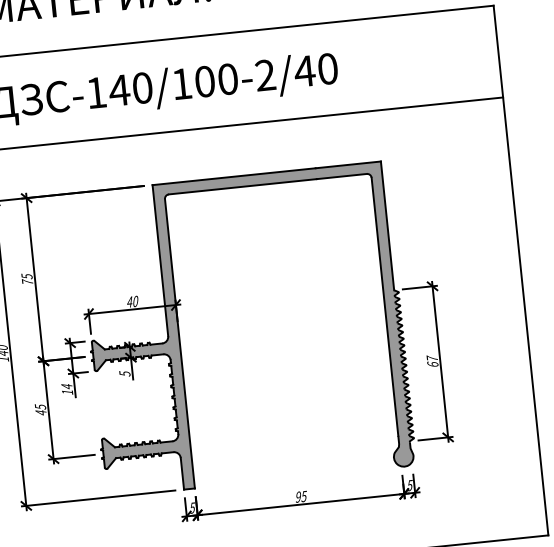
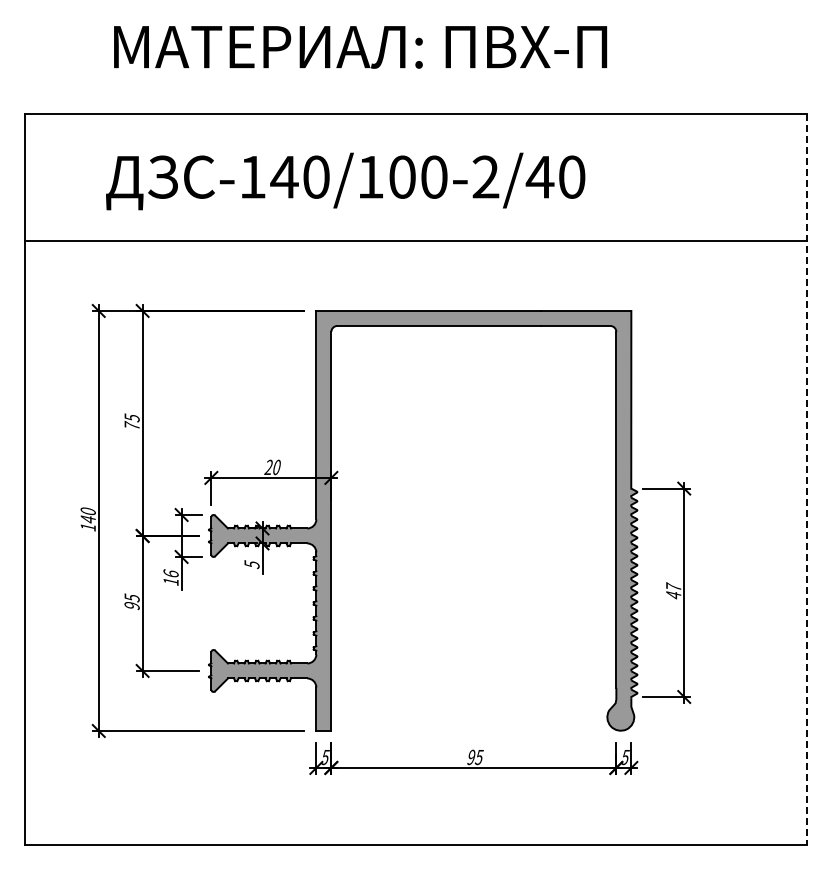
line: (521, 271) -> (807, 480), solid -> dashed
text: (129, 301) -> (268, 466), 40 -> 20
text: (432, 363) -> (673, 594), 67 -> 47
text: (66, 386) -> (170, 573), 14 -> 16
text: (40, 413) -> (131, 606), 45 -> 95

